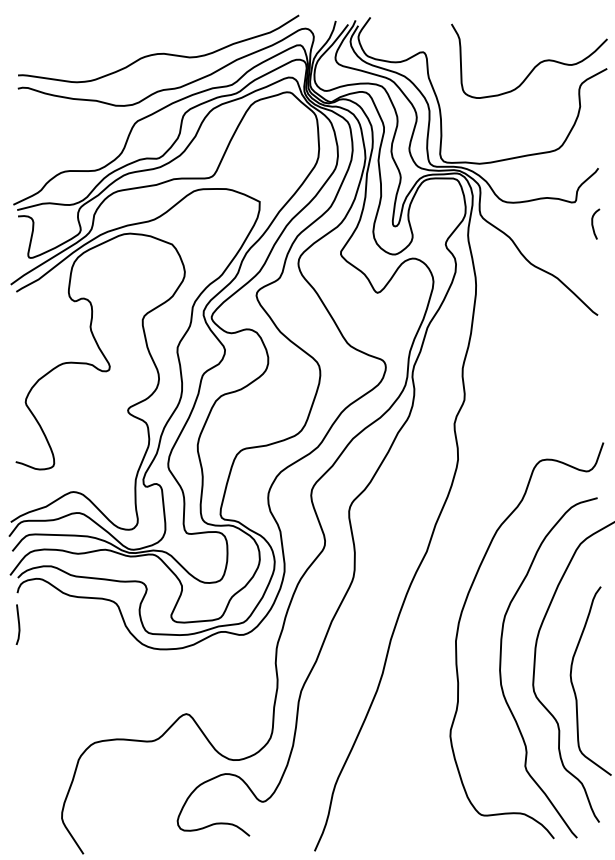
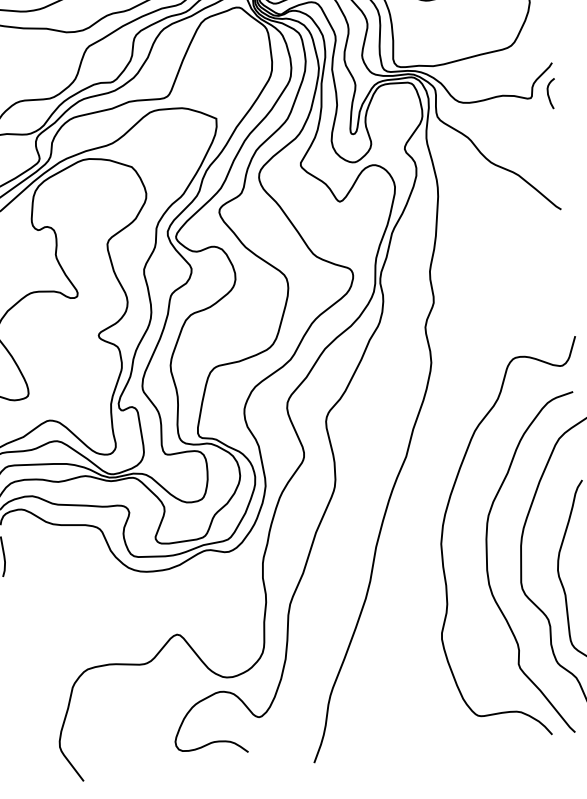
curve: (593, 223) -> (549, 93), moved

